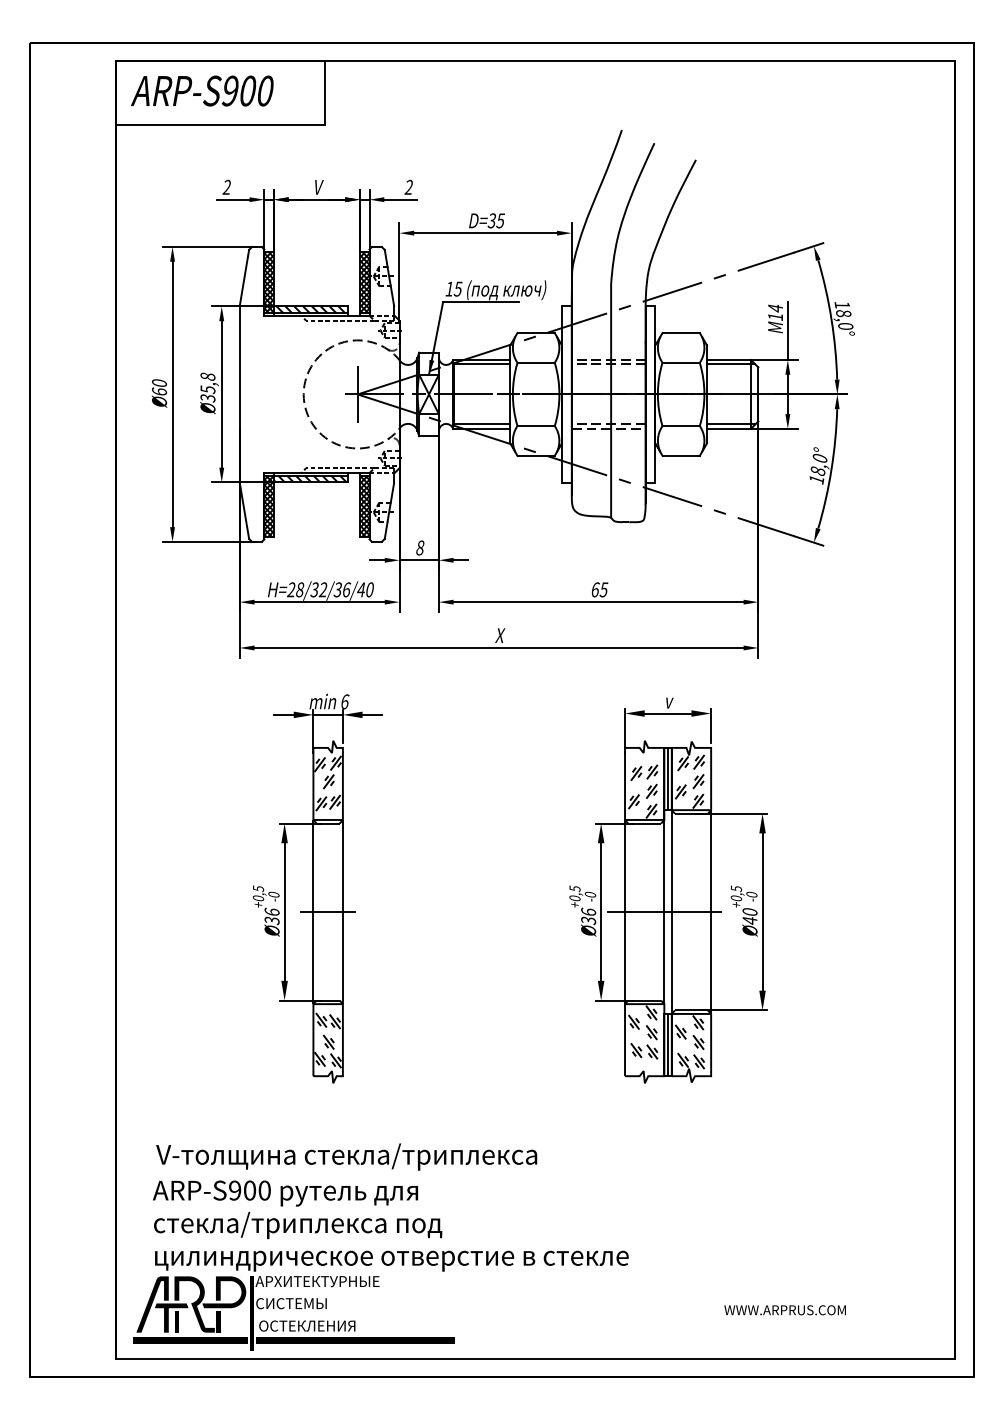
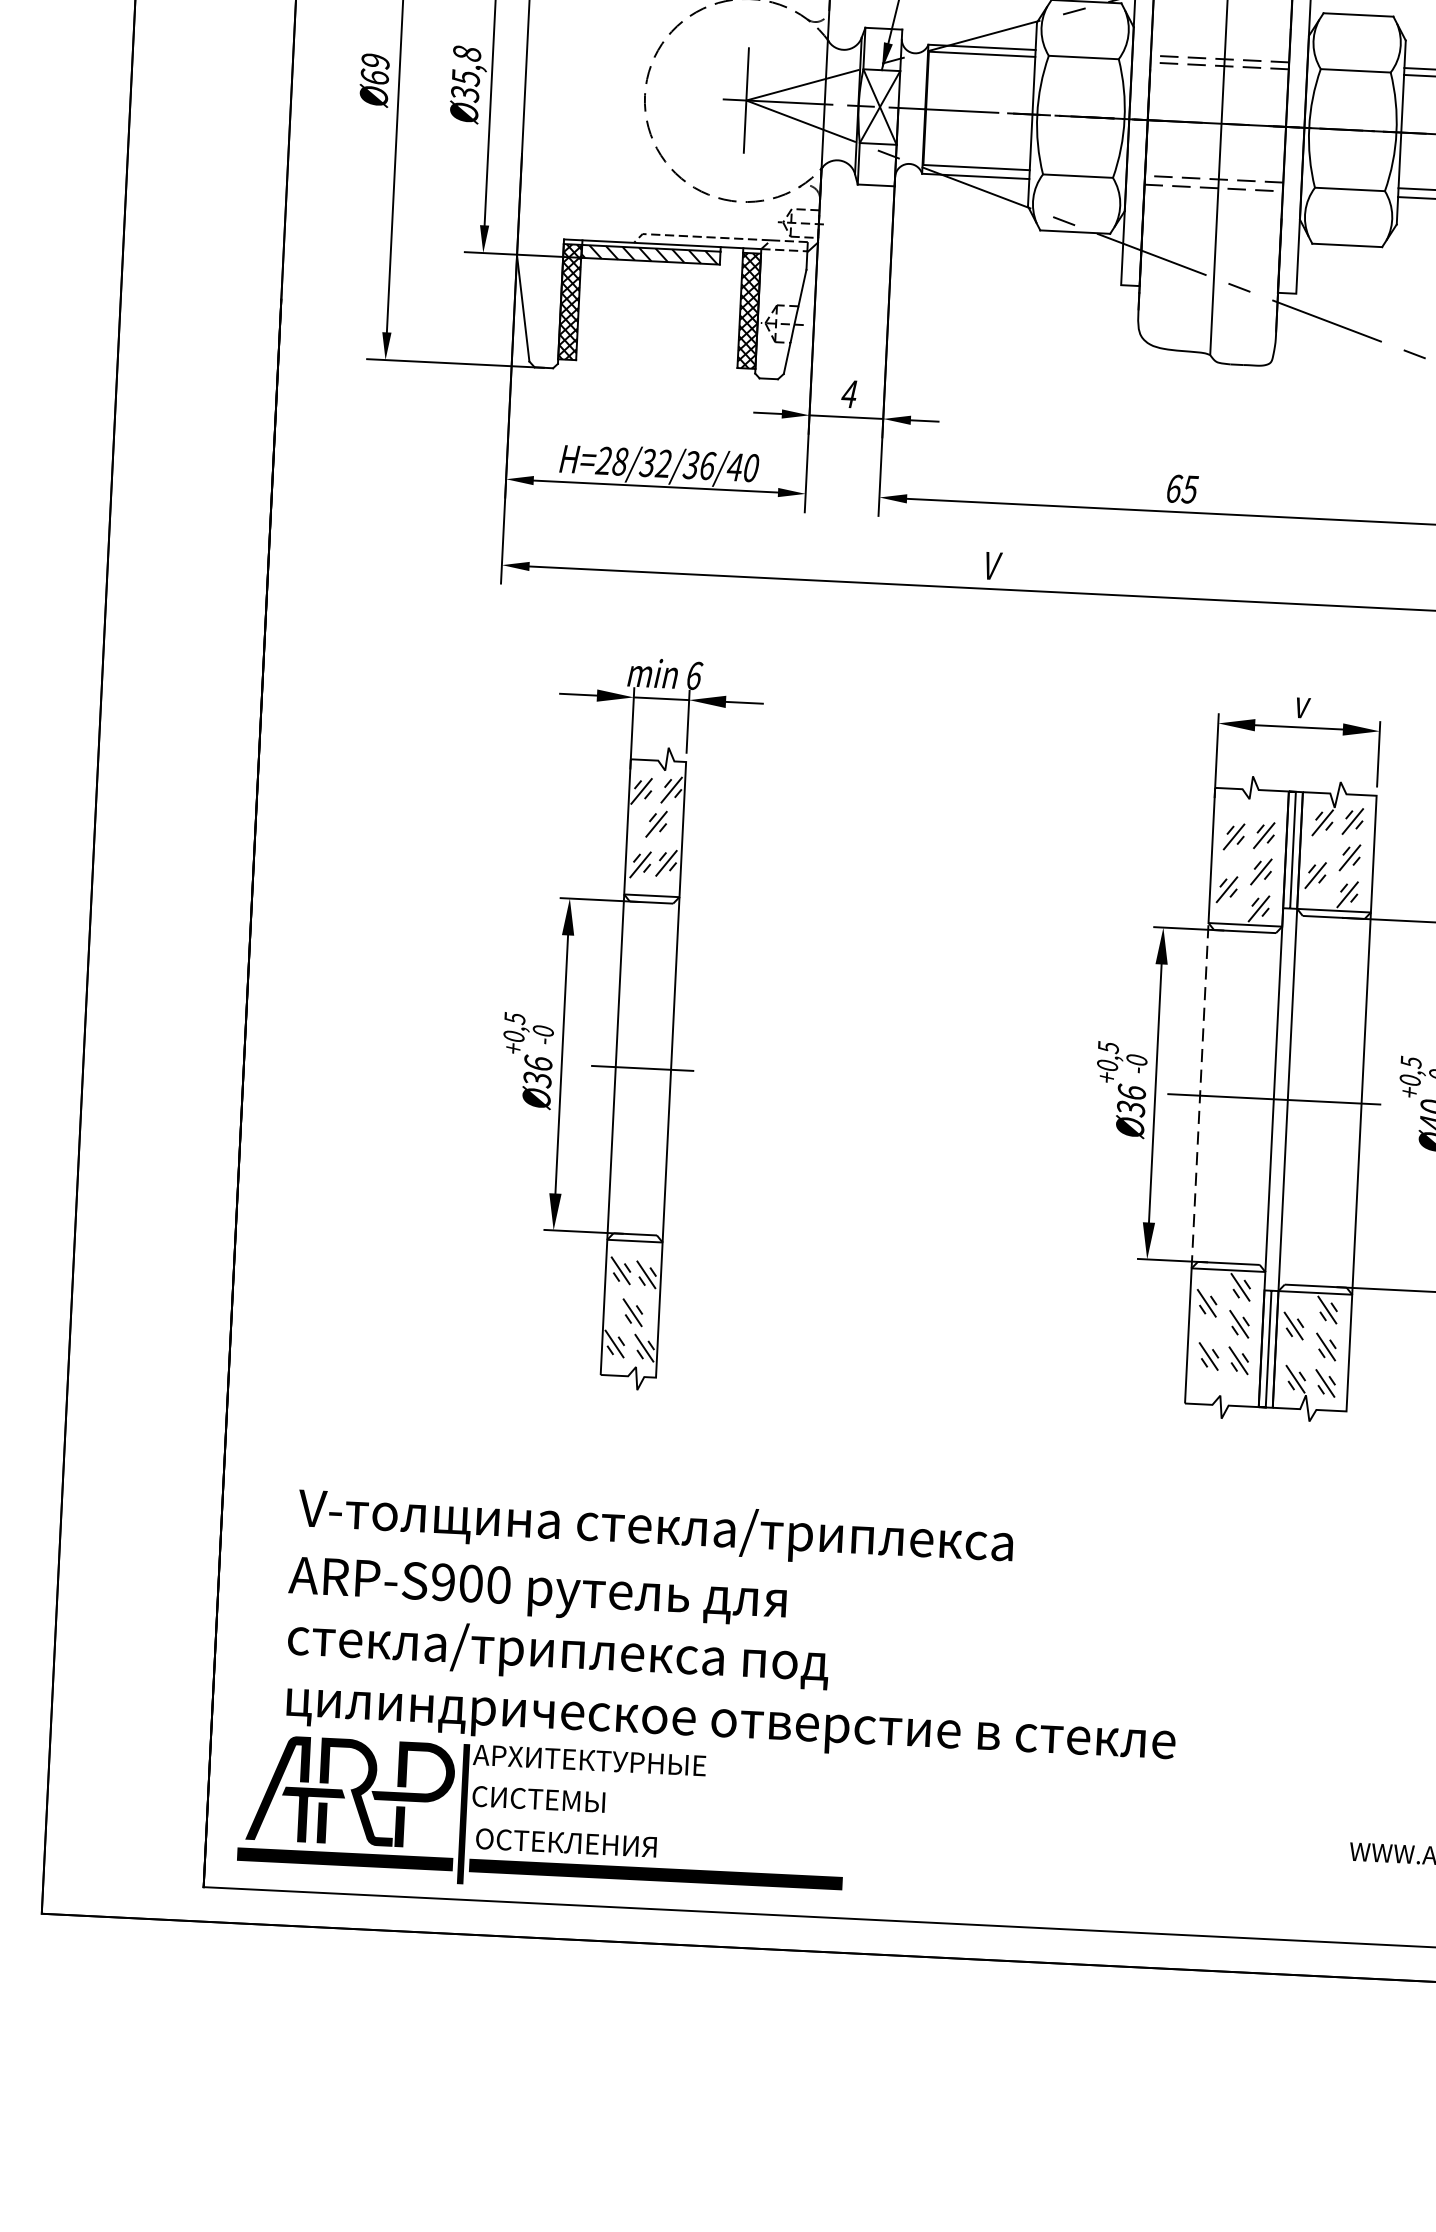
text: (159, 383) -> (375, 61), Ø60 -> Ø69
text: (420, 547) -> (850, 393), 8 -> 4
text: (500, 635) -> (991, 565), X -> V
line: (625, 911) -> (1201, 1094), solid -> dashed

